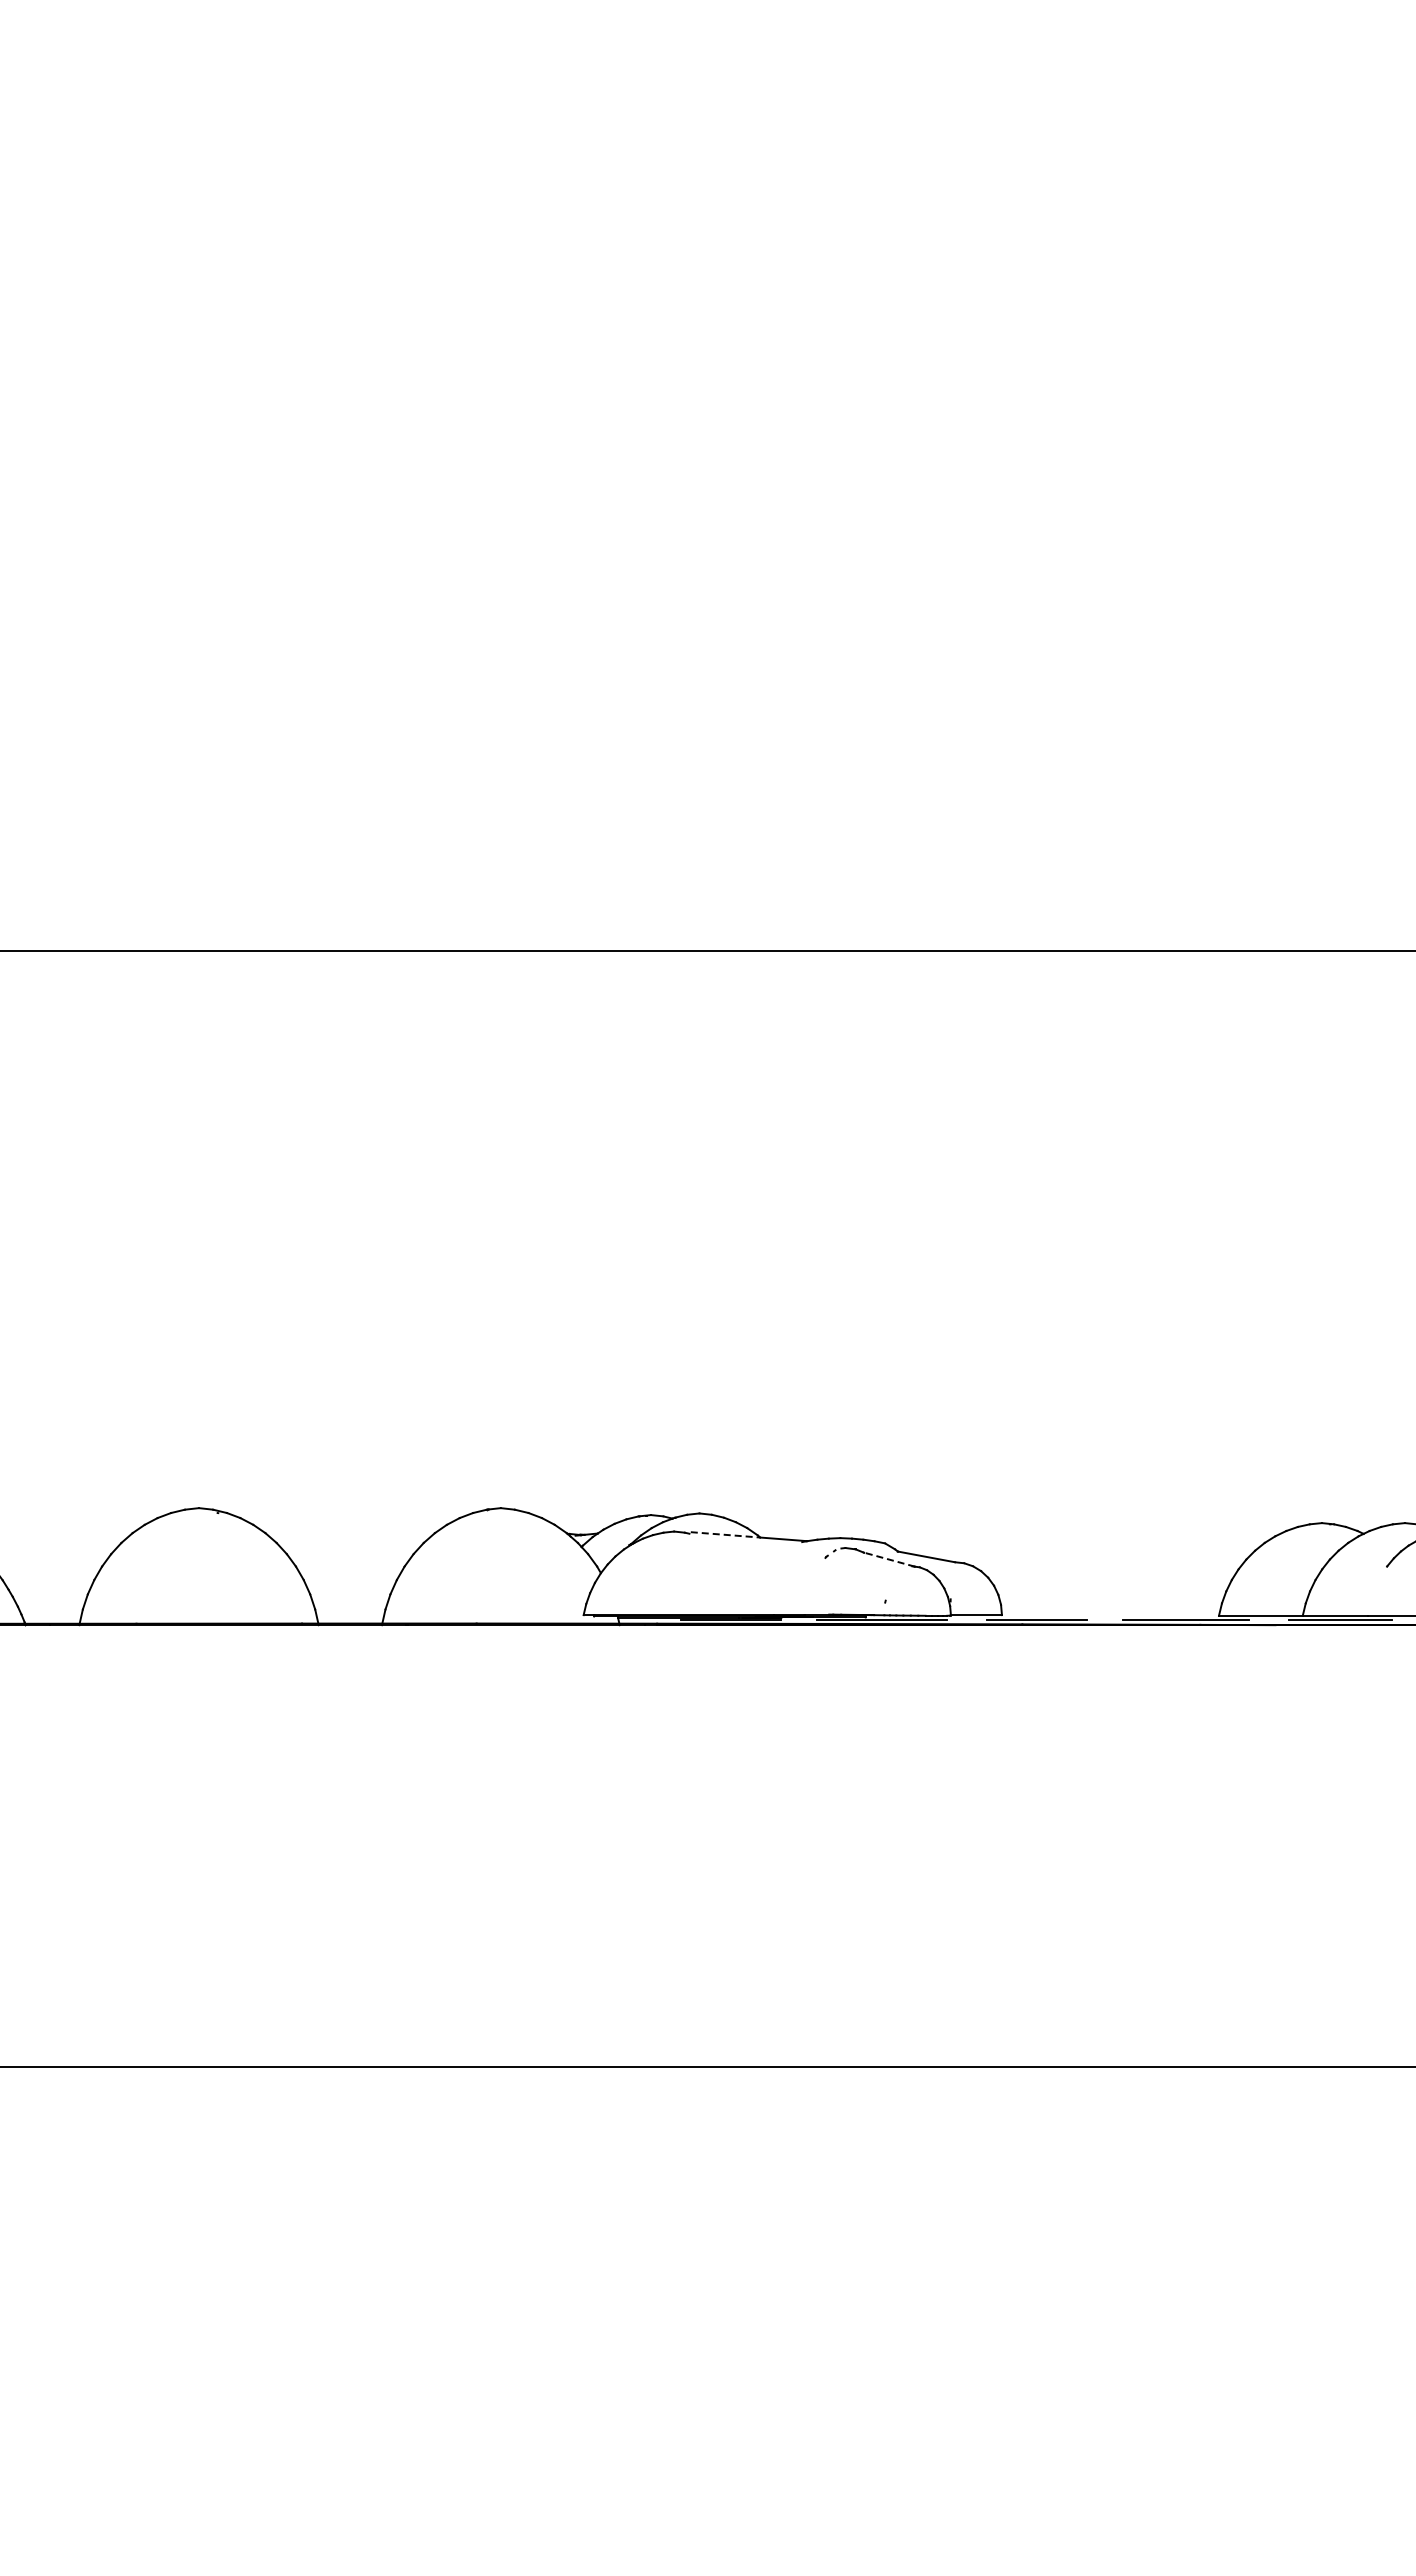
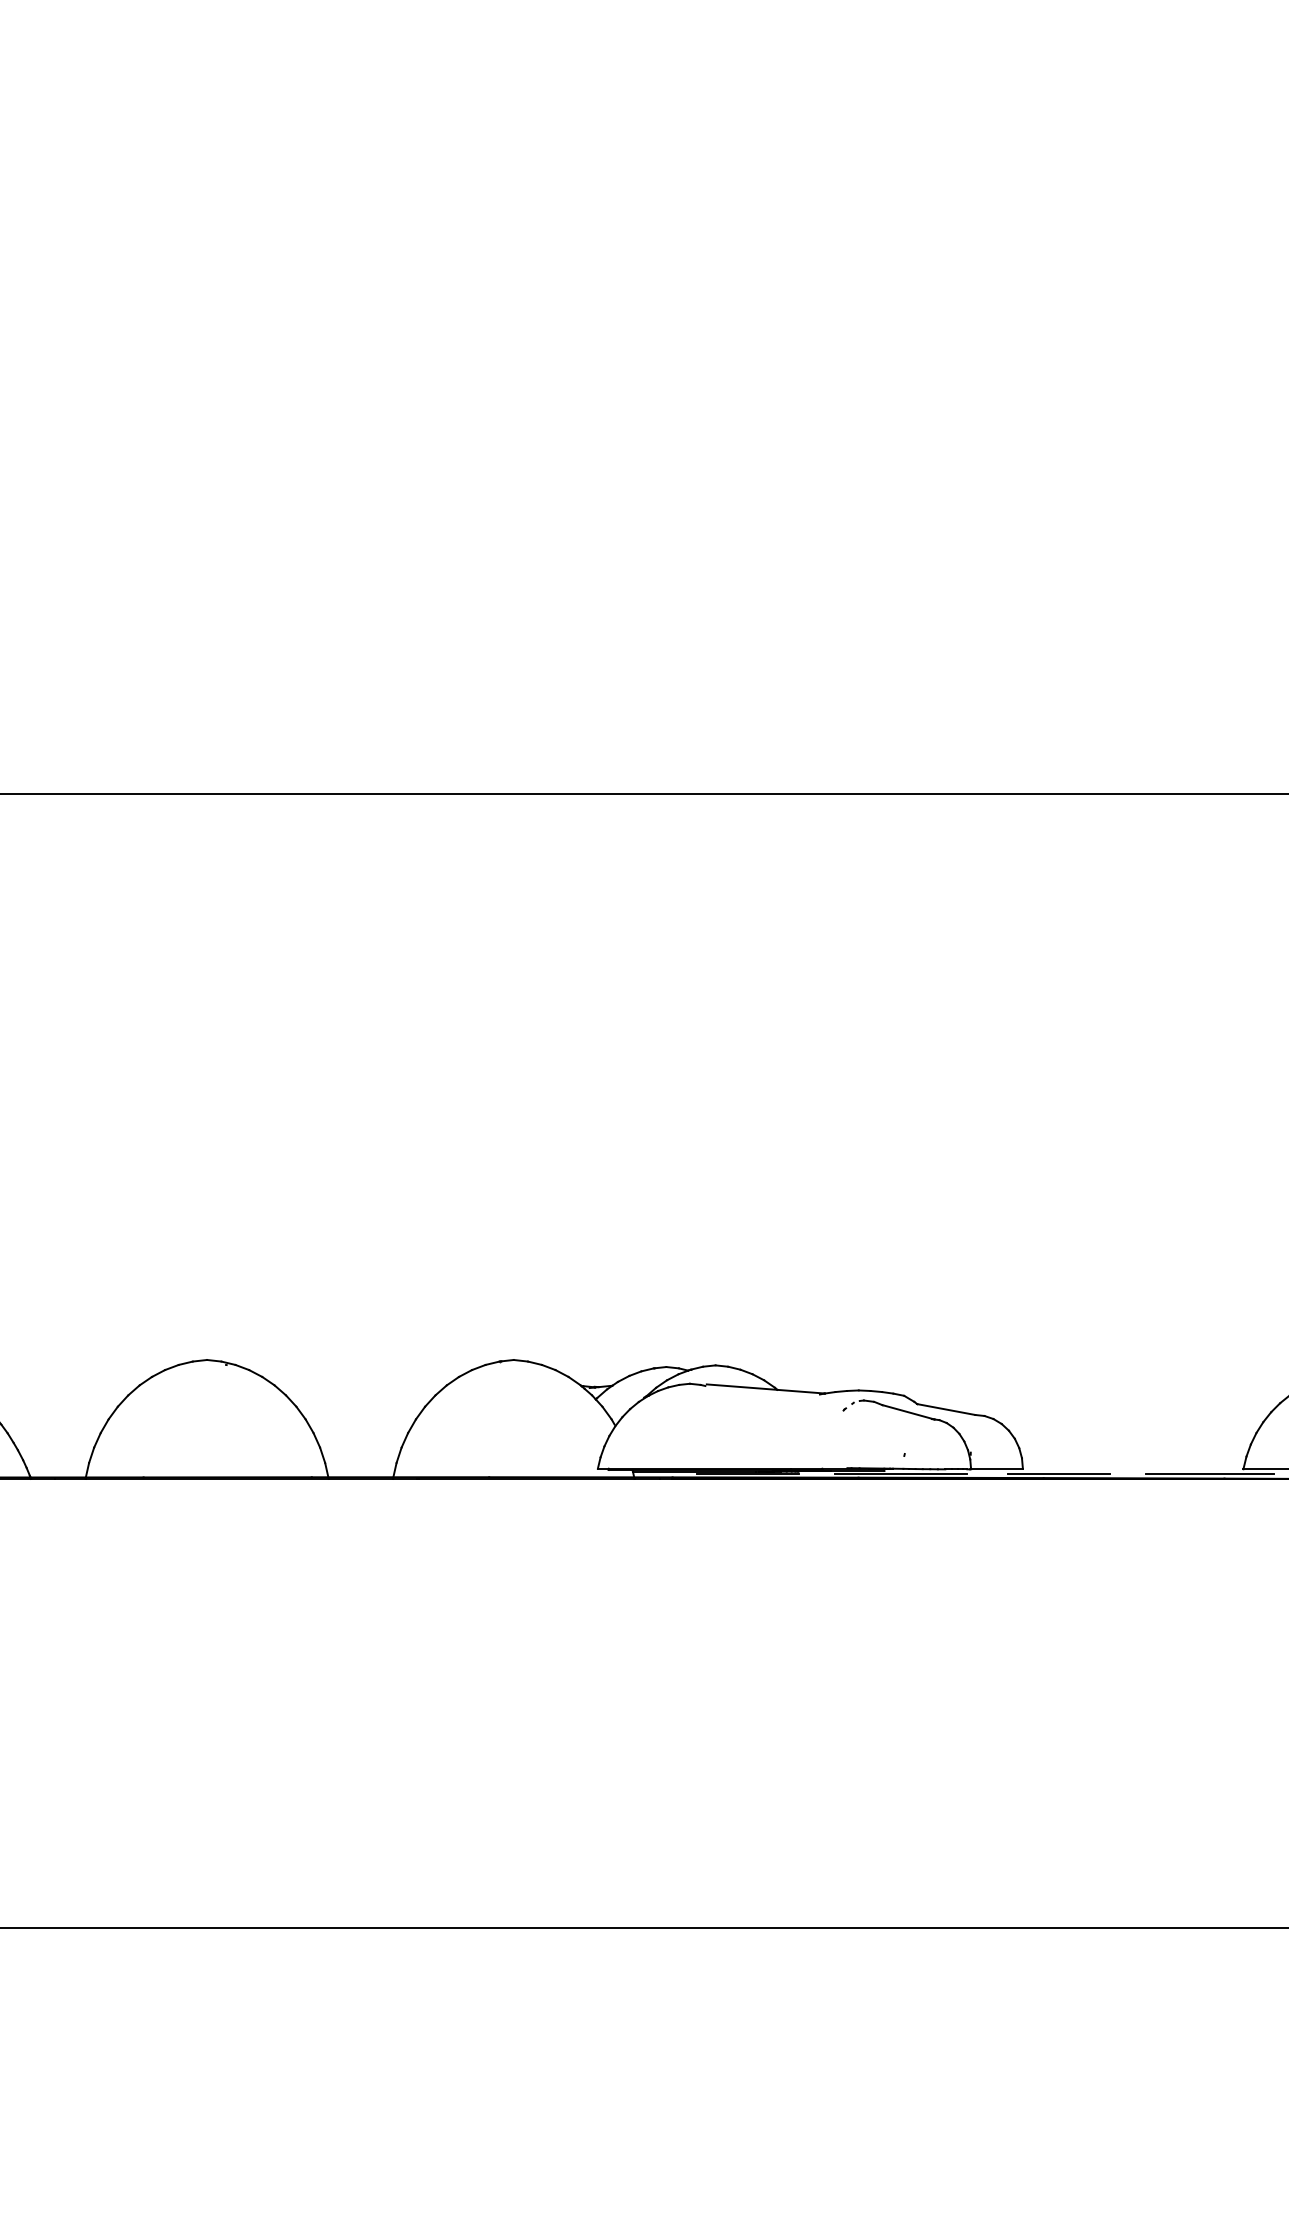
line: (725, 1534) -> (742, 1386), dashed -> solid
line: (890, 1559) -> (909, 1412), dashed -> solid

